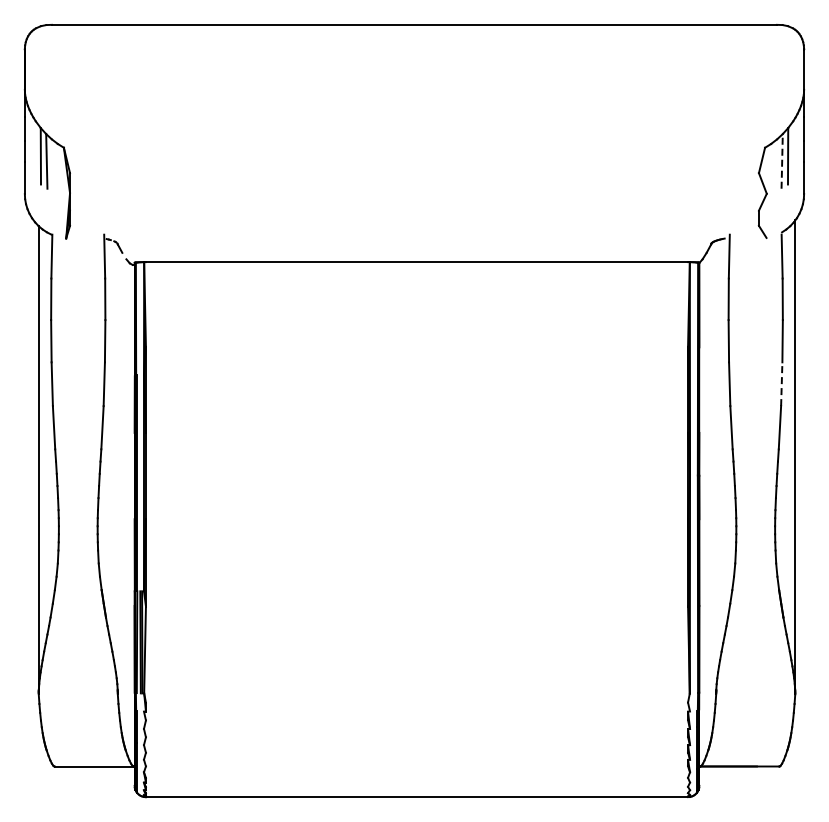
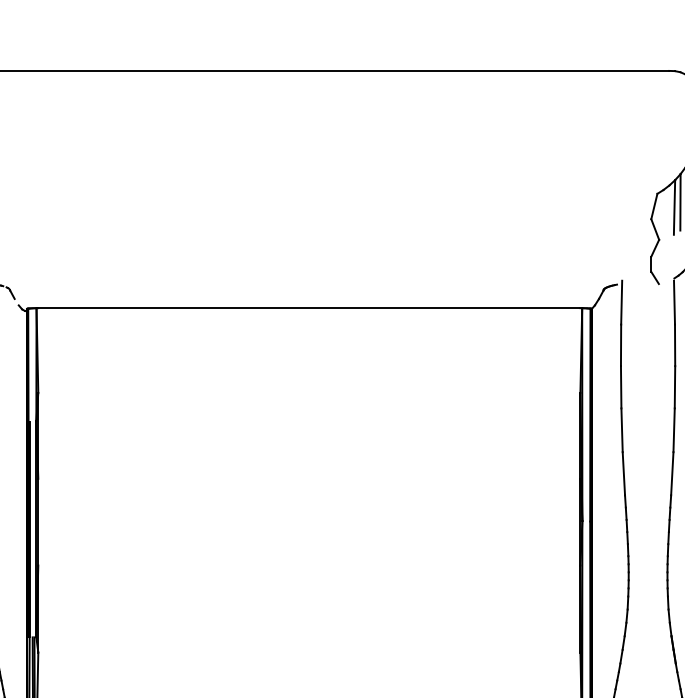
line: (782, 160) -> (674, 206), dashed -> solid
line: (781, 384) -> (673, 430), dashed -> solid

